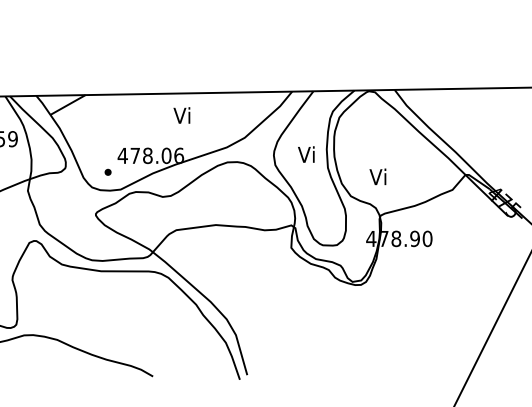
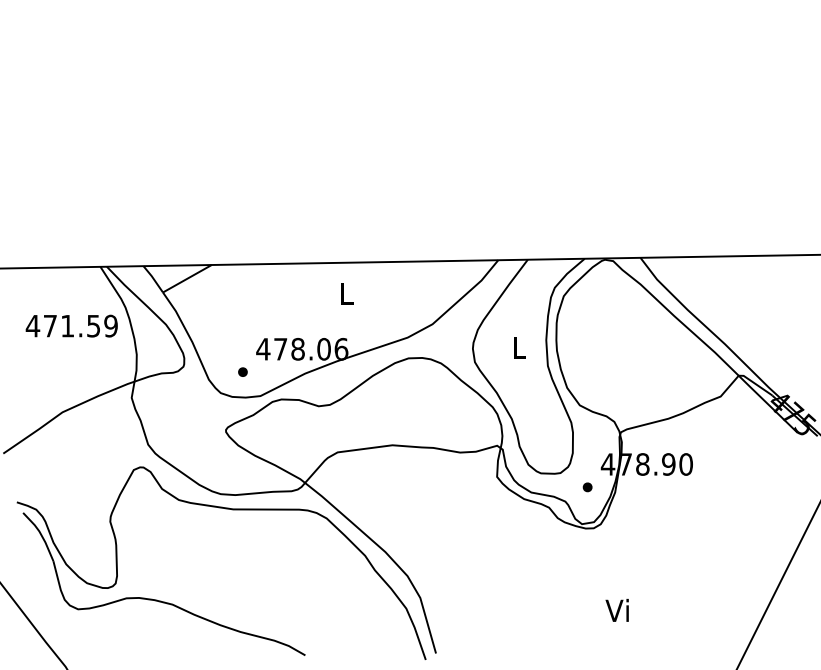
text: (181, 114) -> (344, 292), Vi -> L
text: (306, 154) -> (517, 347), Vi -> L
text: (377, 176) -> (616, 610), moved
part: (356, 255) -> (587, 487), added

